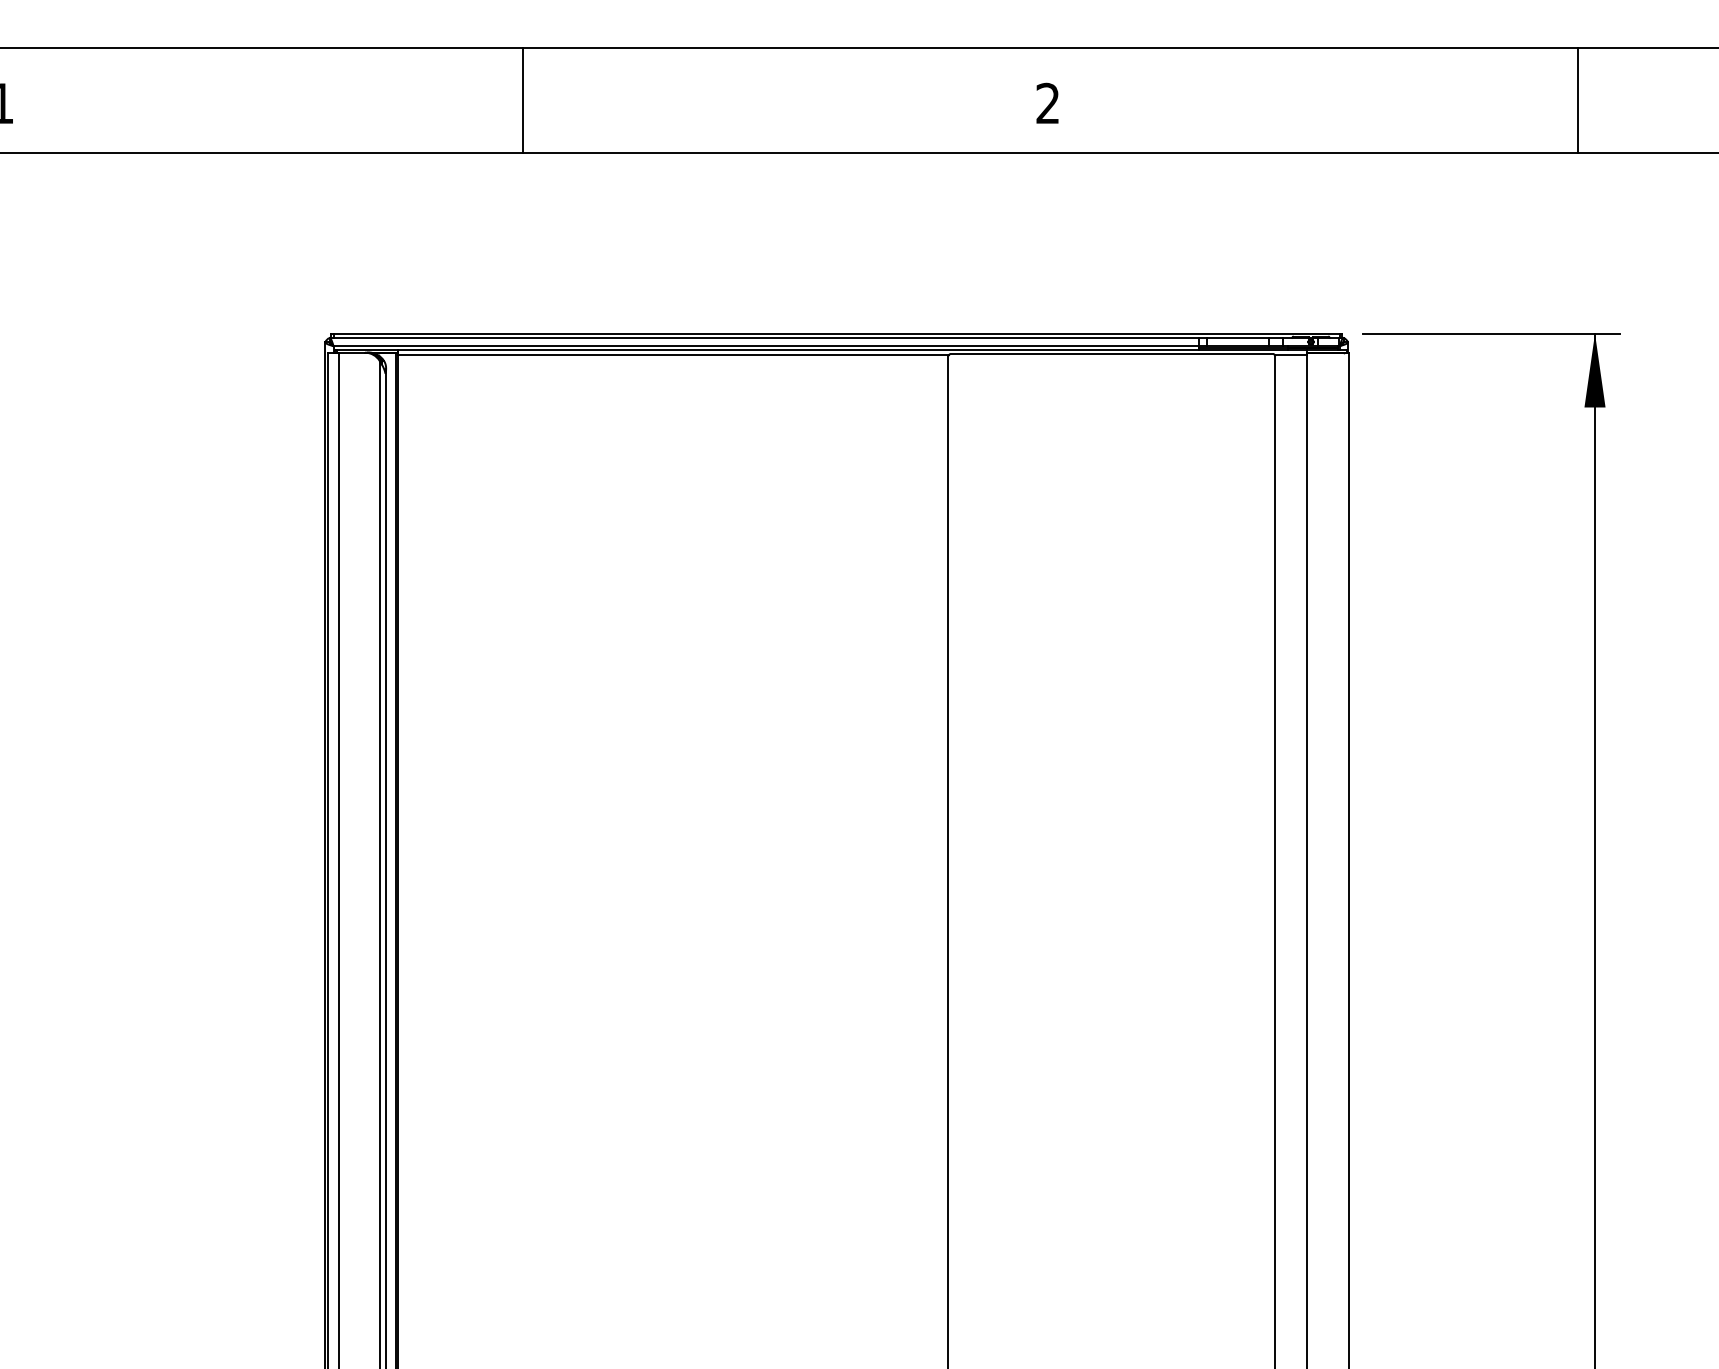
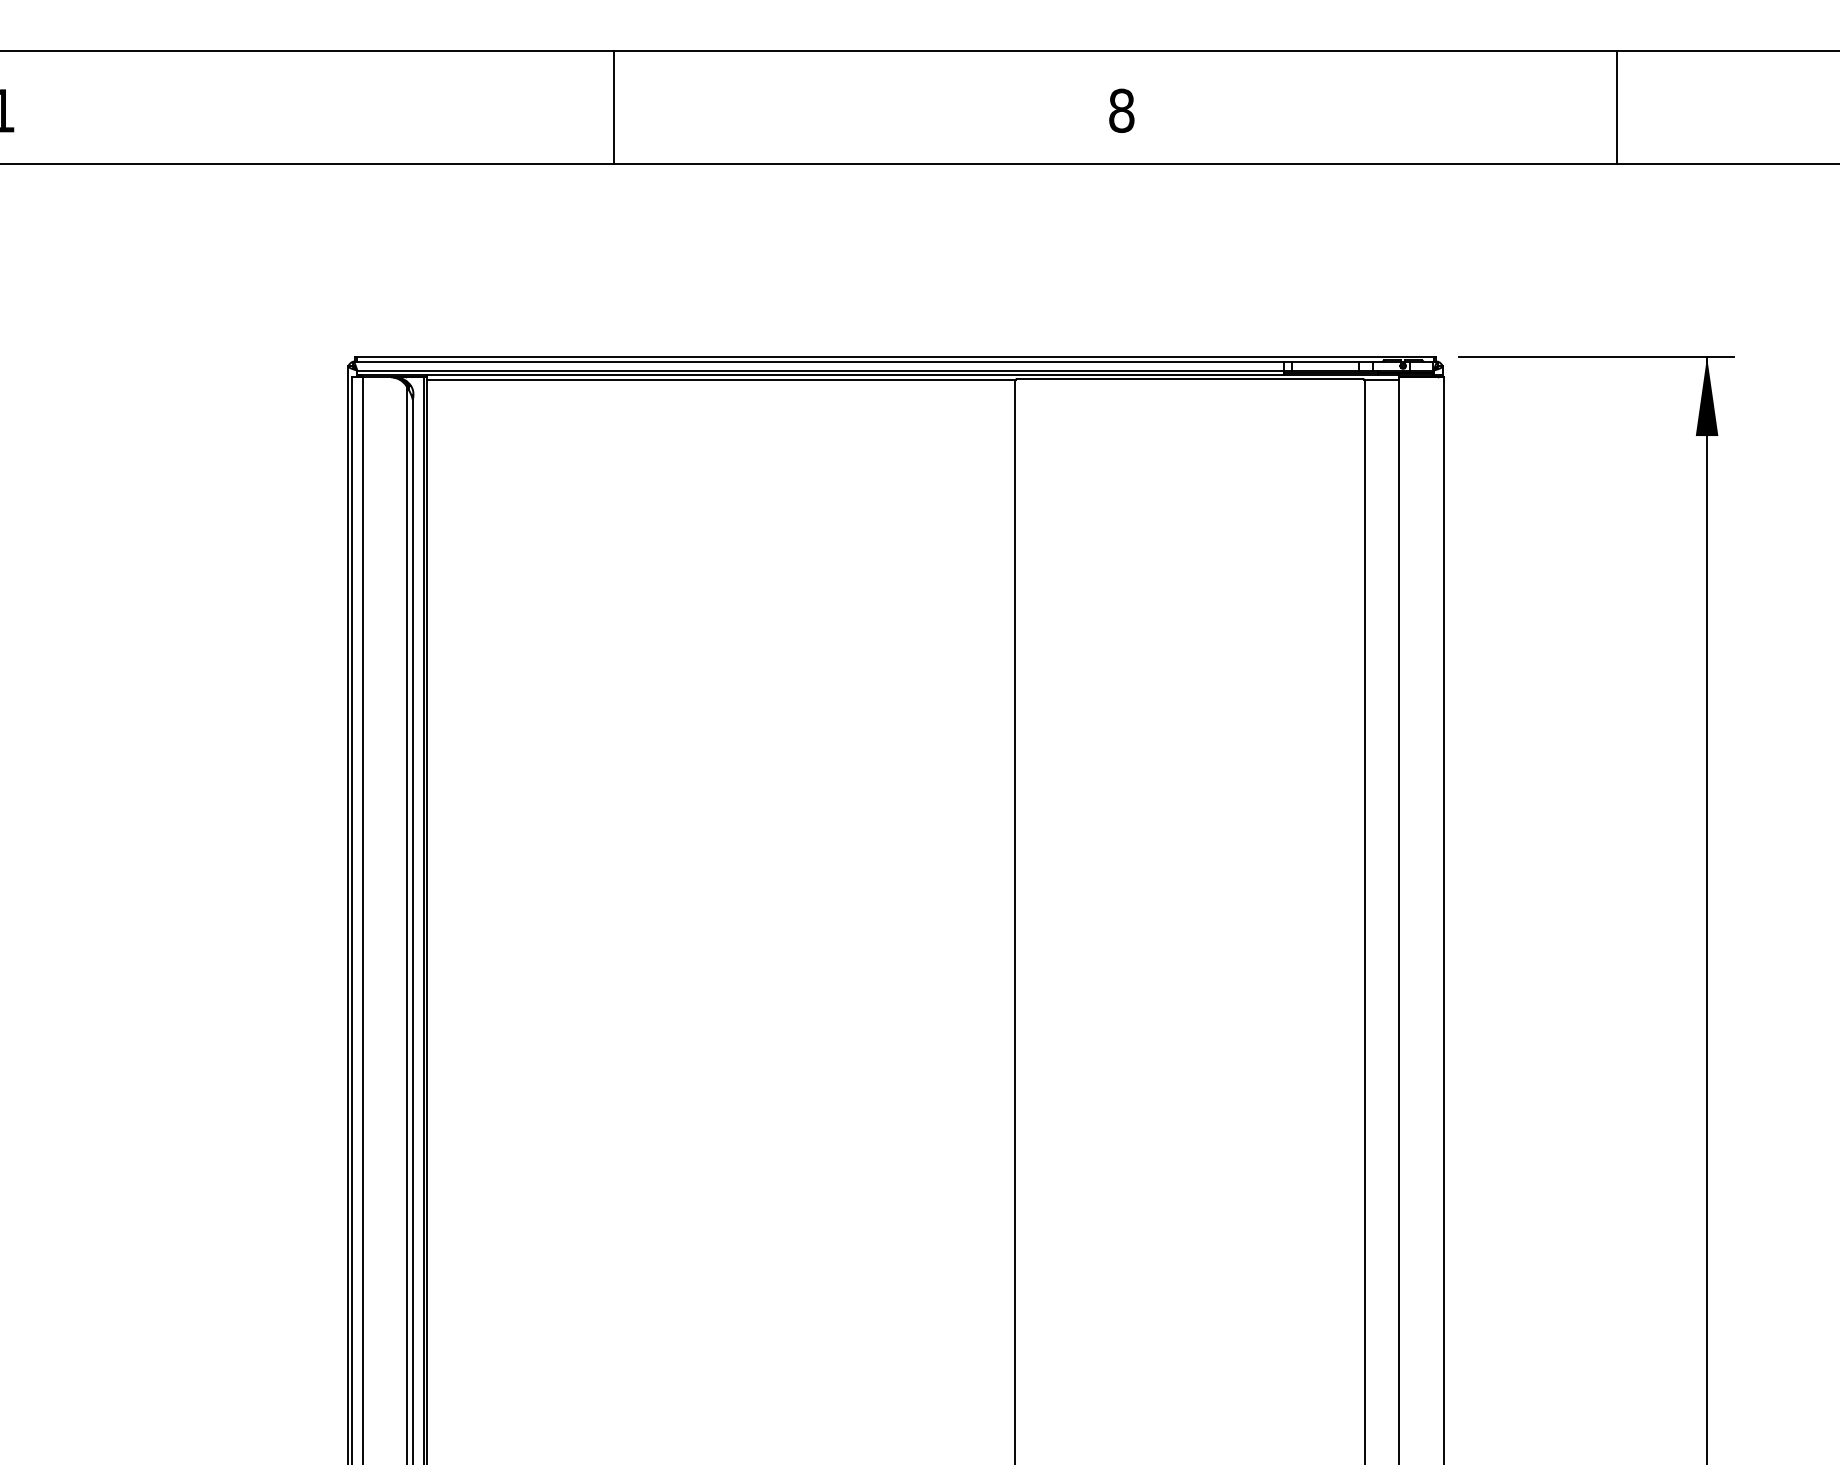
line: (523, 100) -> (613, 107), moved
line: (1577, 100) -> (1616, 107), moved
text: (1047, 103) -> (1121, 110), 2 -> 8

